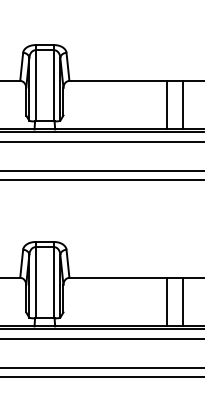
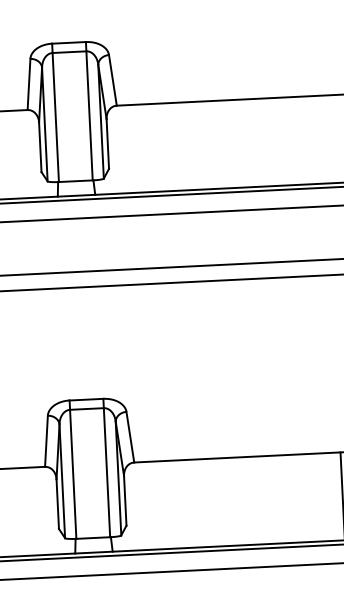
line: (166, 104) -> (294, 139), removed
line: (183, 104) -> (325, 138), removed
line: (166, 301) -> (312, 496), removed

